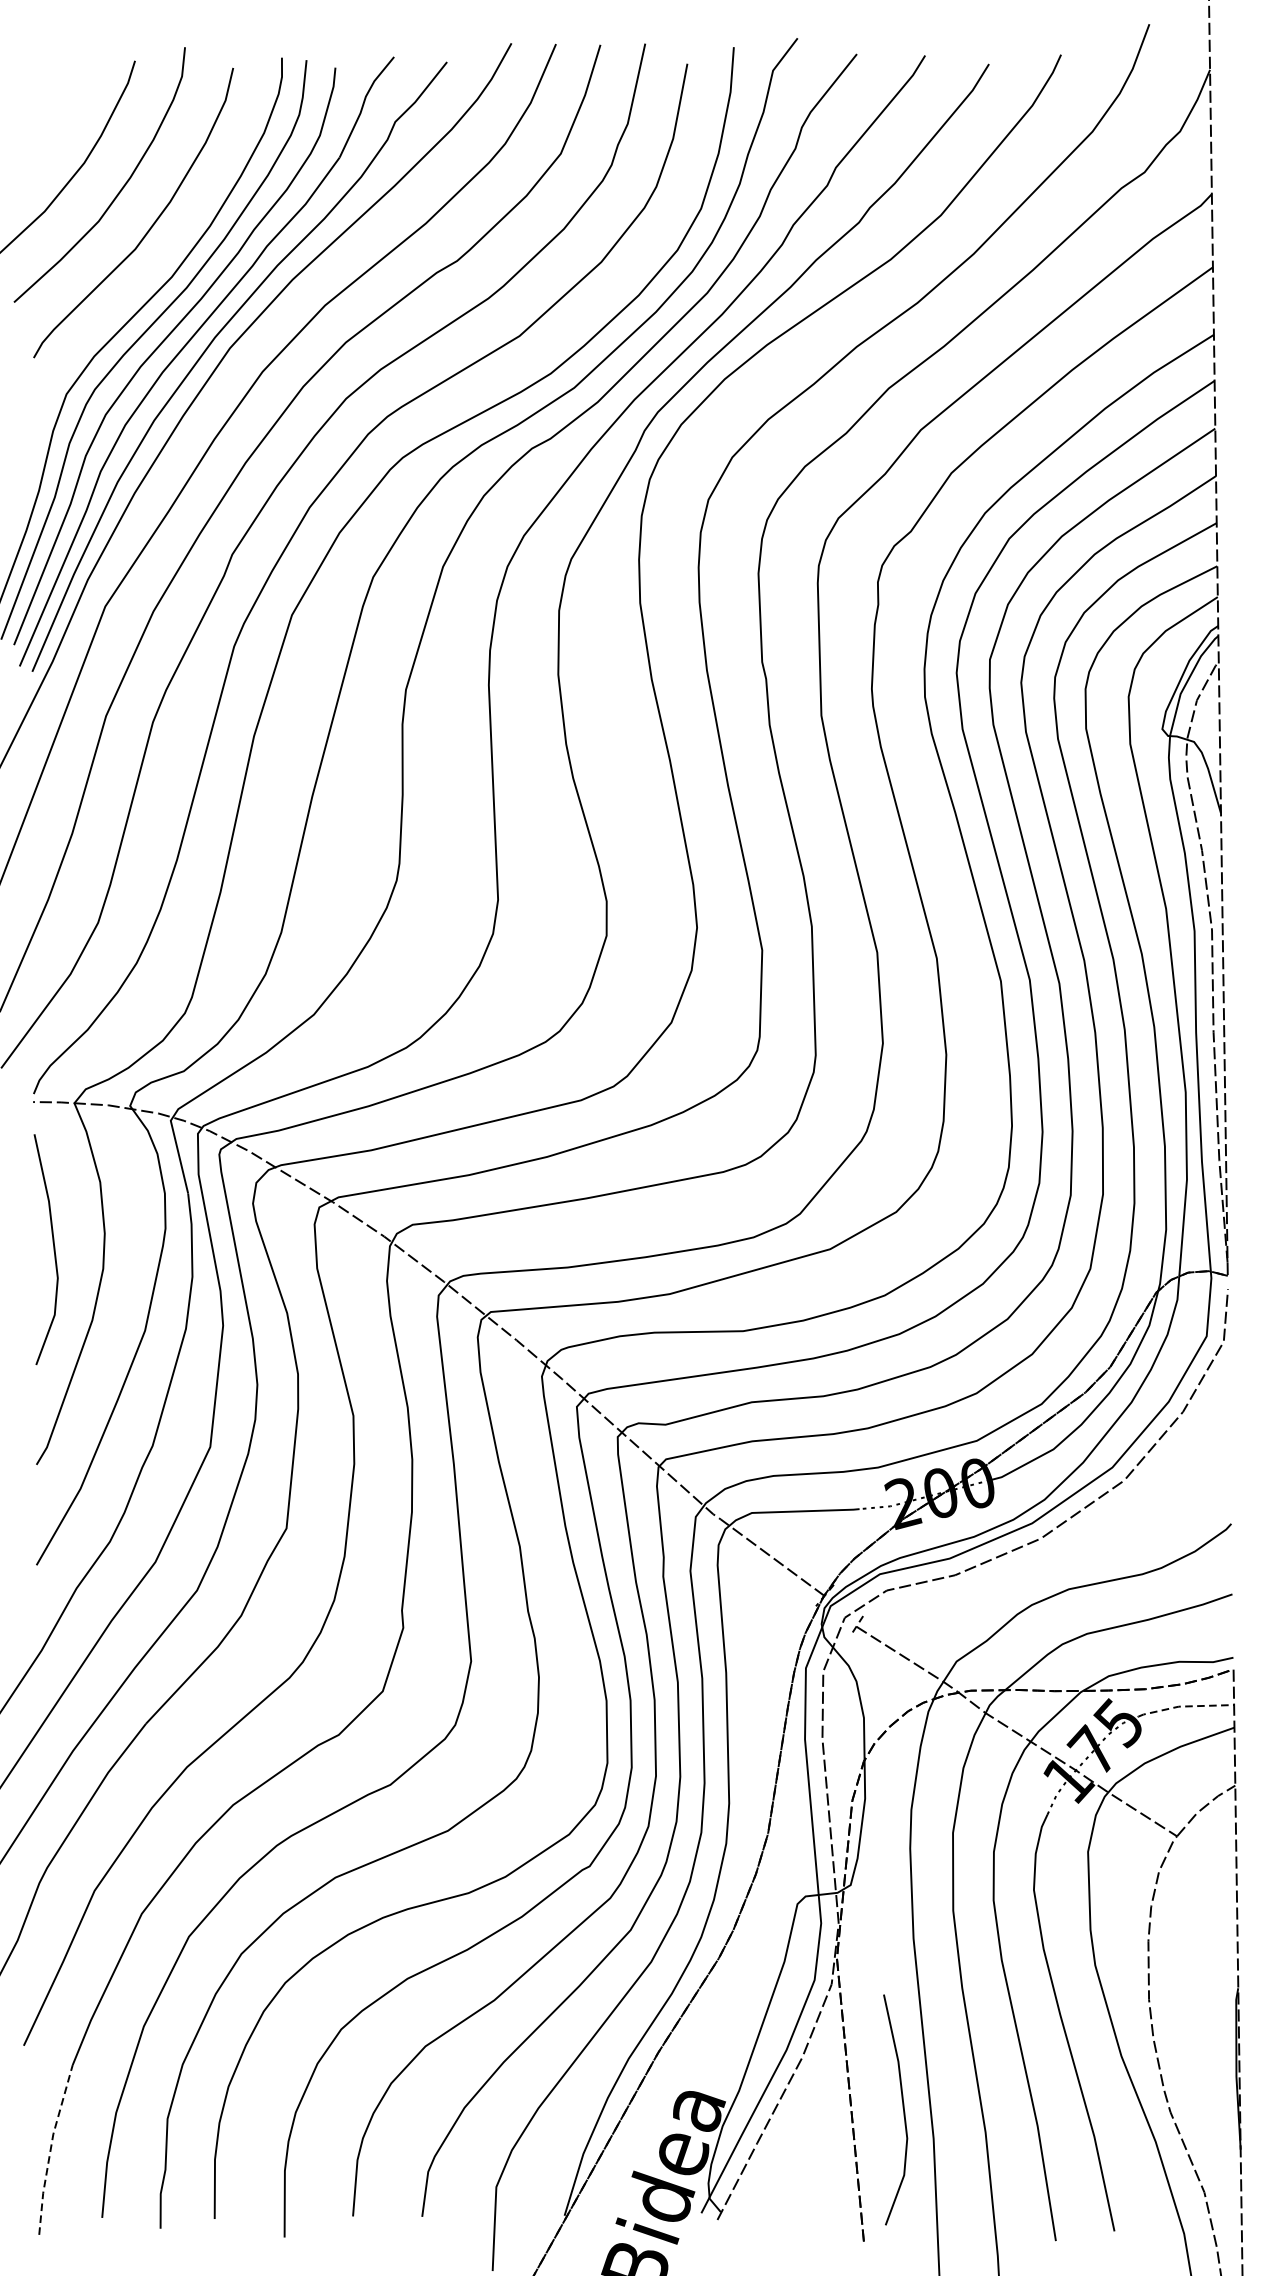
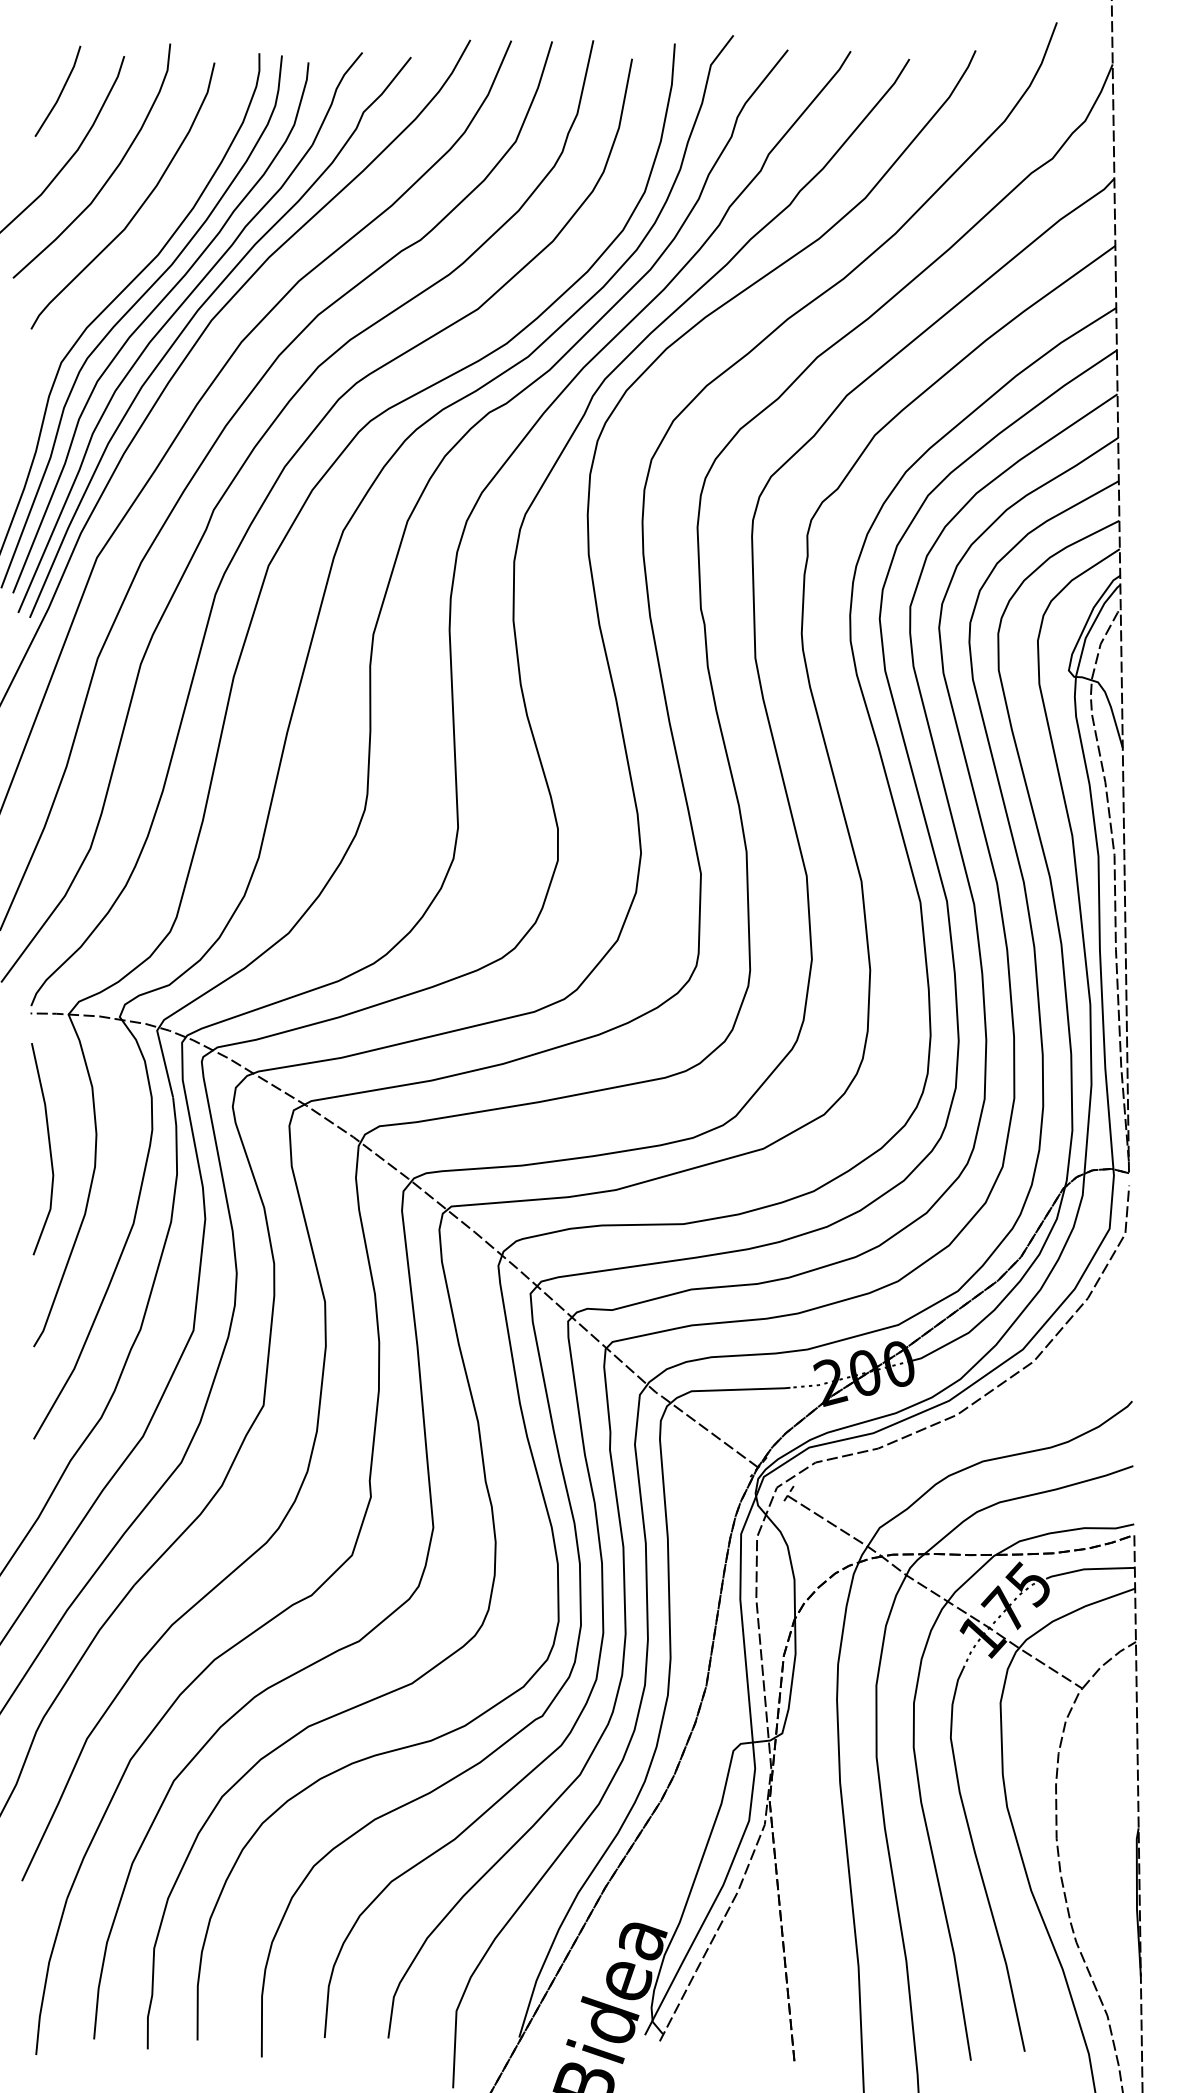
line: (65, 99) -> (60, 91), added
line: (1183, 1706) -> (1088, 1569), dashed -> solid
line: (903, 2110) -> (830, 1940), removed
line: (50, 2148) -> (46, 1975), dashed -> solid

